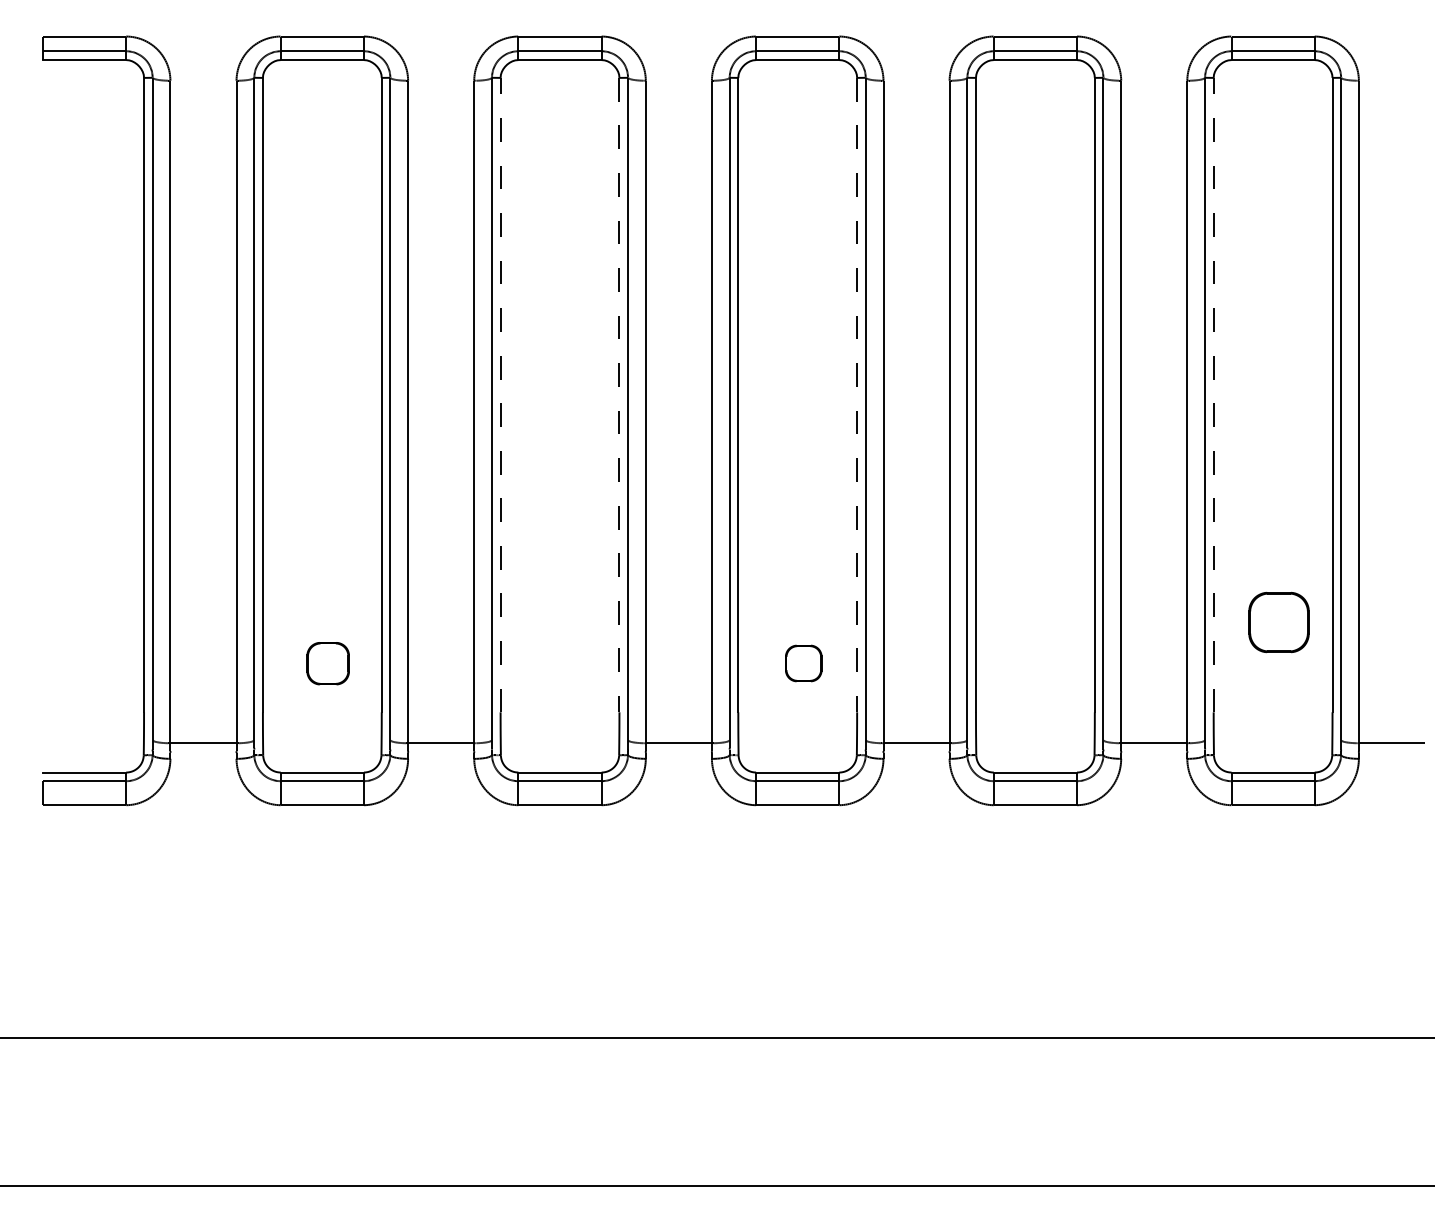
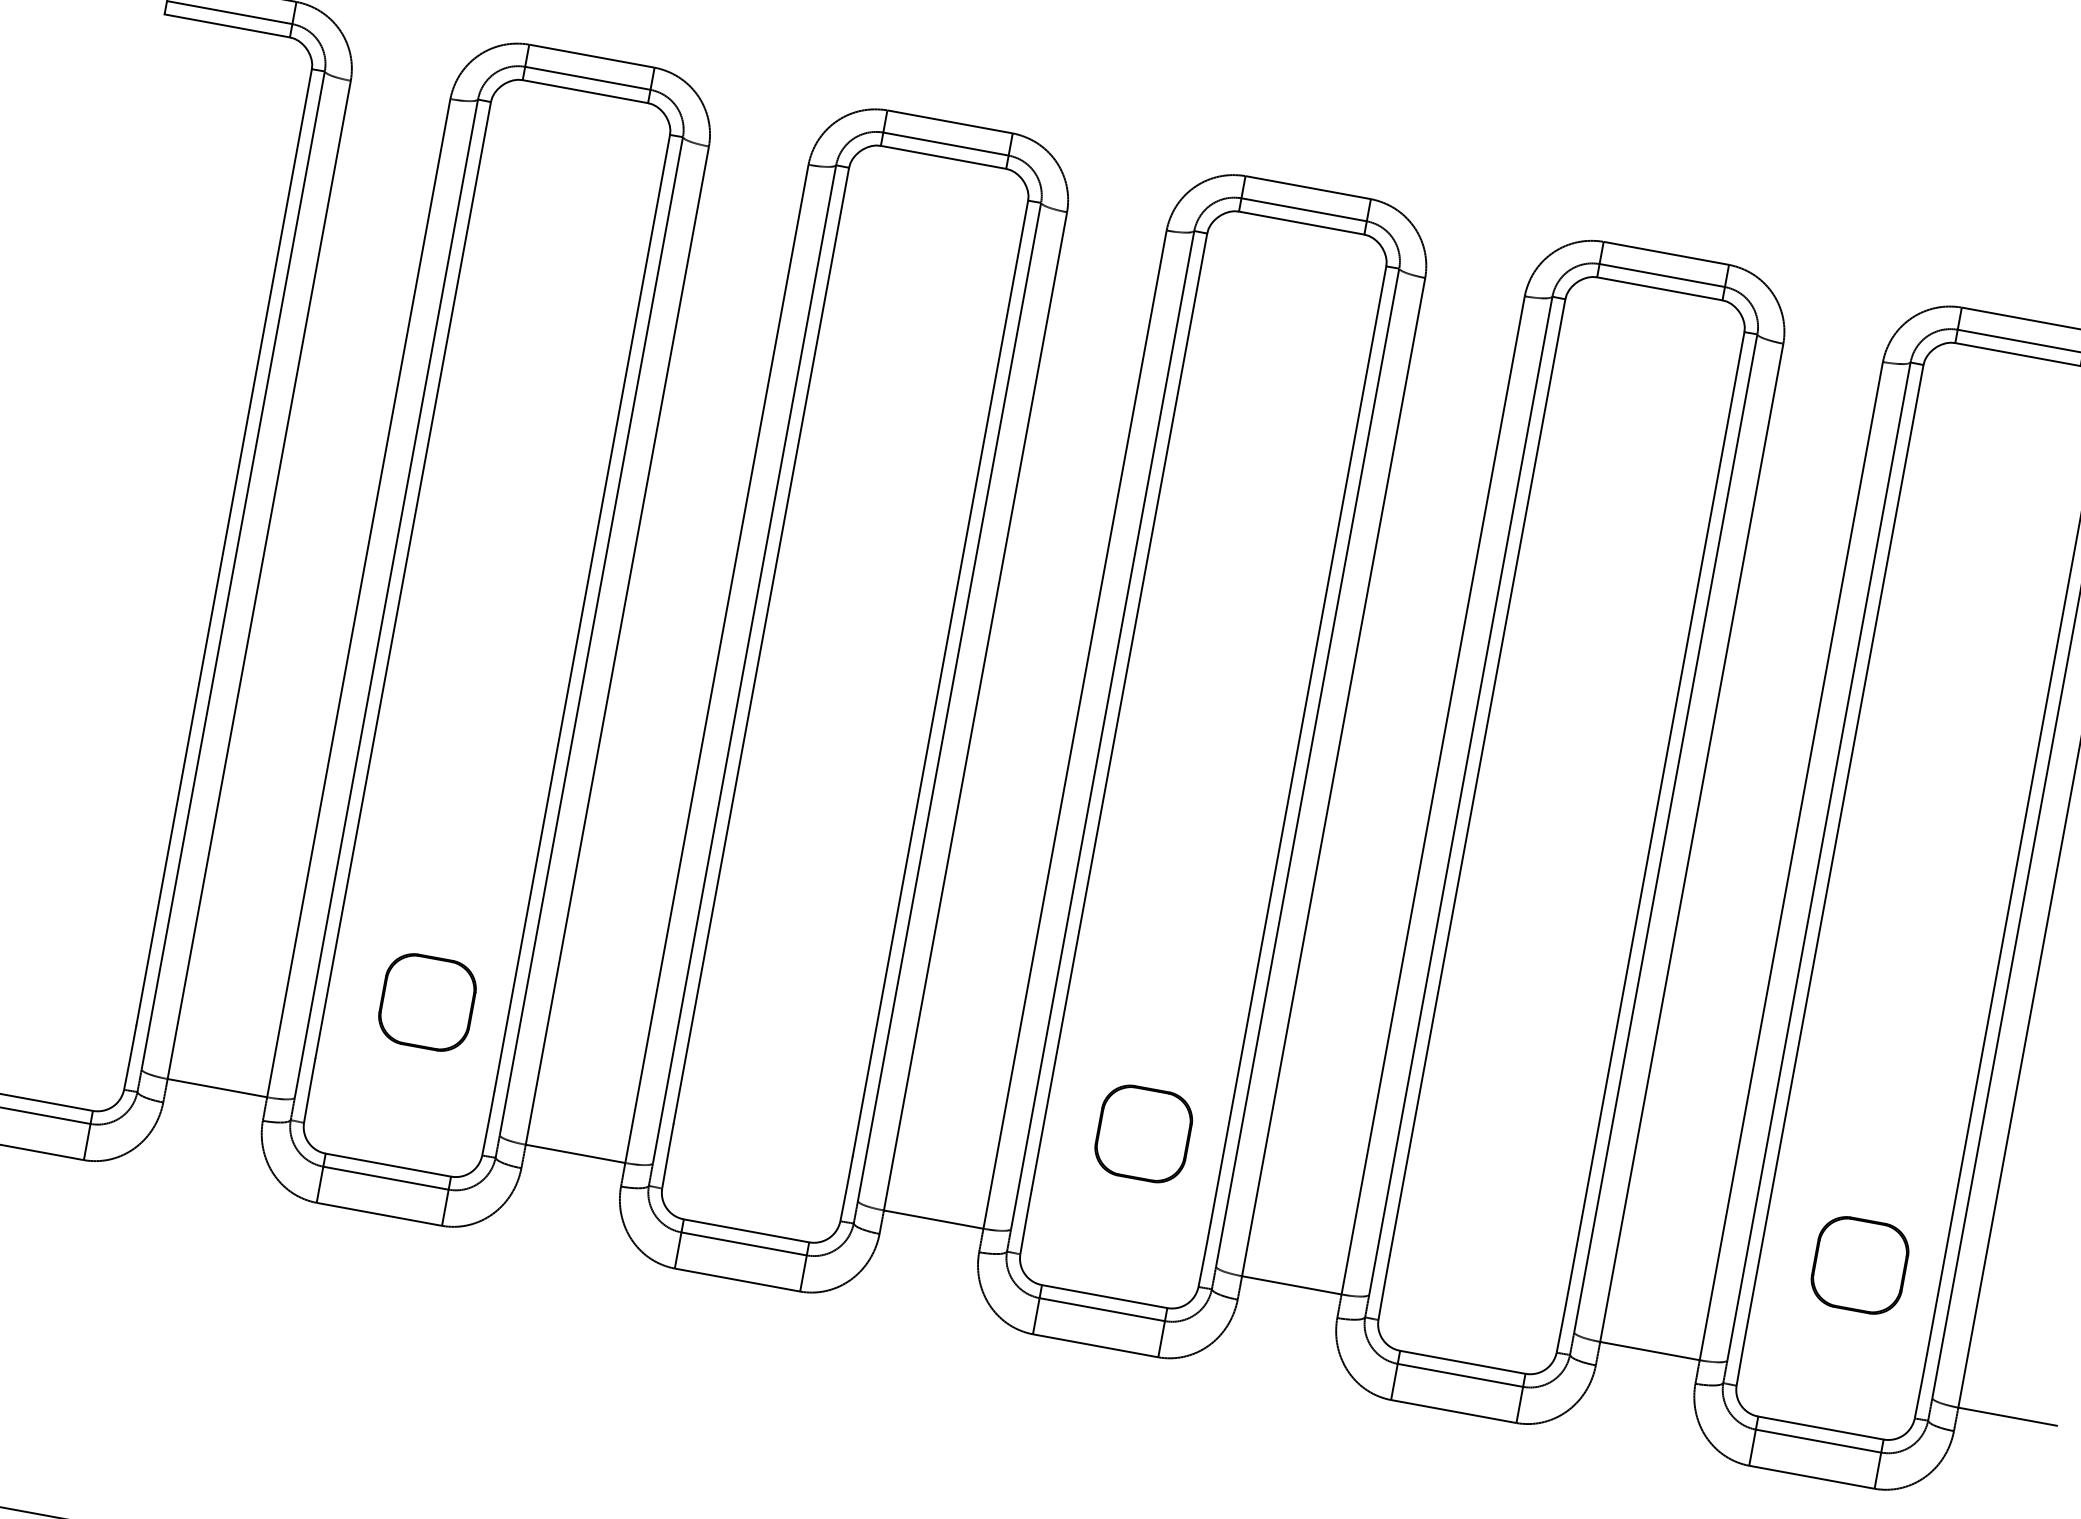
line: (500, 394) -> (761, 644), dashed -> solid
line: (1213, 394) -> (1835, 841), dashed -> solid
line: (619, 395) -> (940, 679), dashed -> solid
line: (857, 395) -> (1299, 745), dashed -> solid
part: (1278, 622) -> (1859, 1265), moved
part: (327, 663) -> (426, 1002), size x1.43
part: (803, 663) -> (1143, 1133), size x1.67

